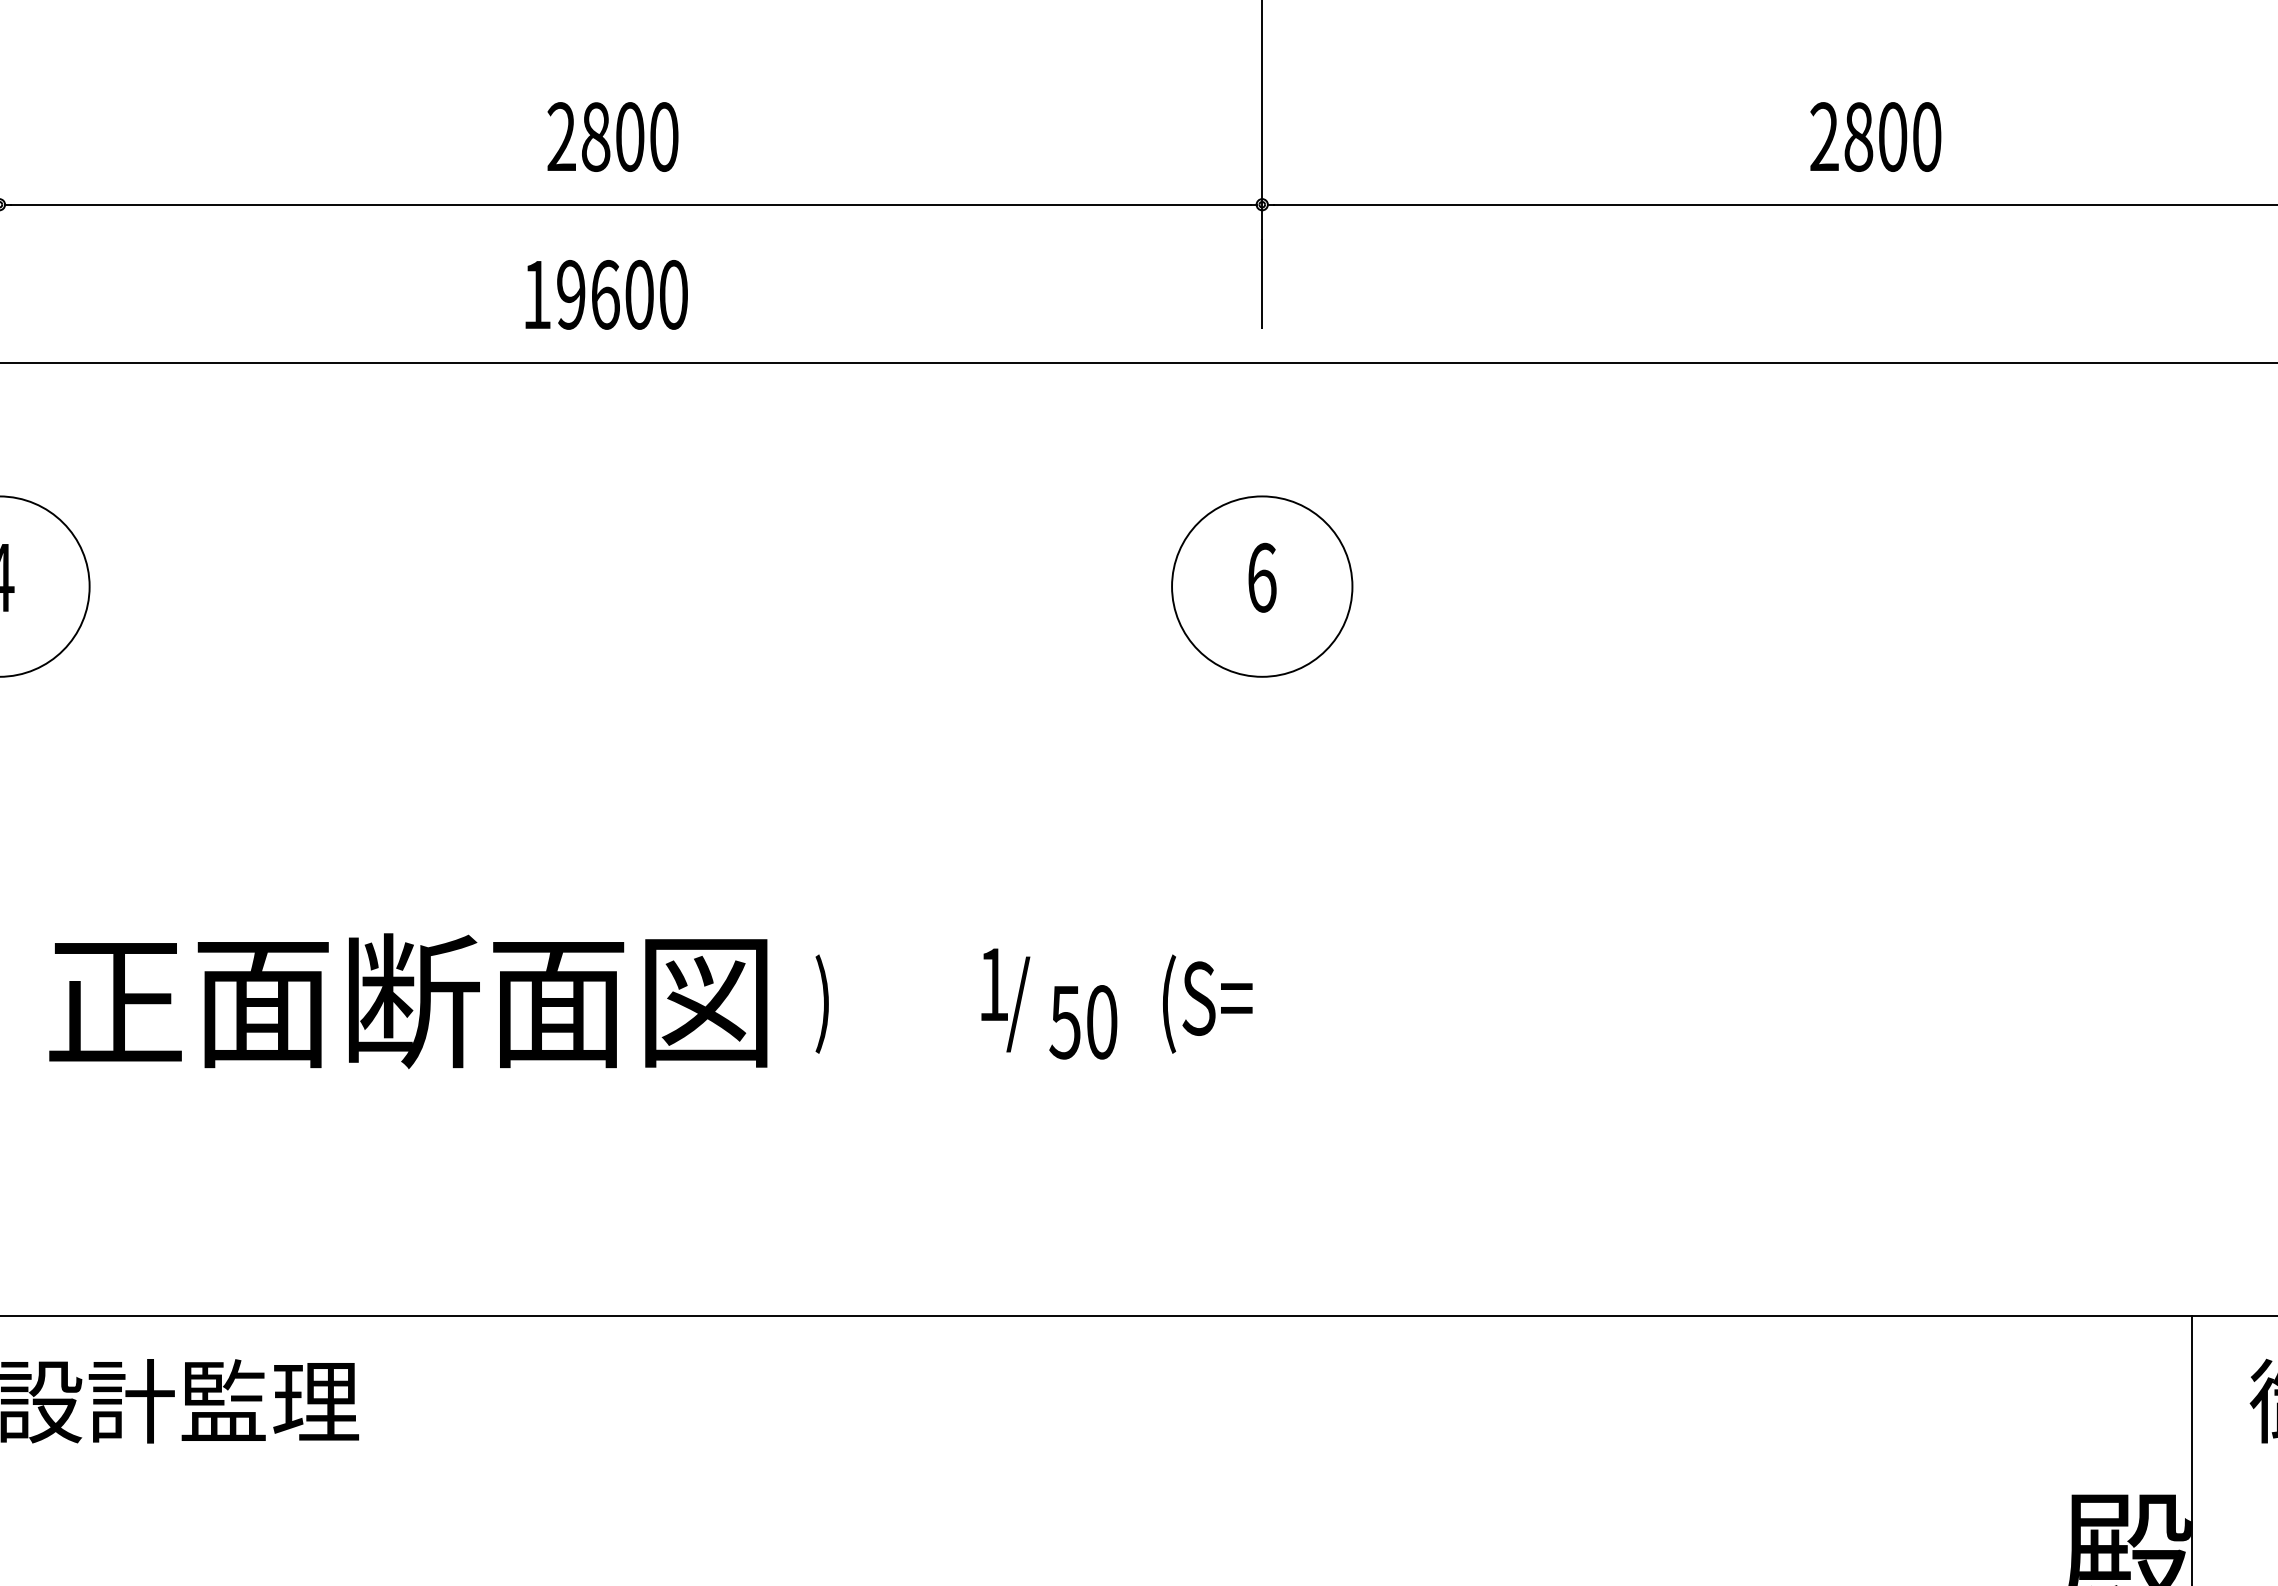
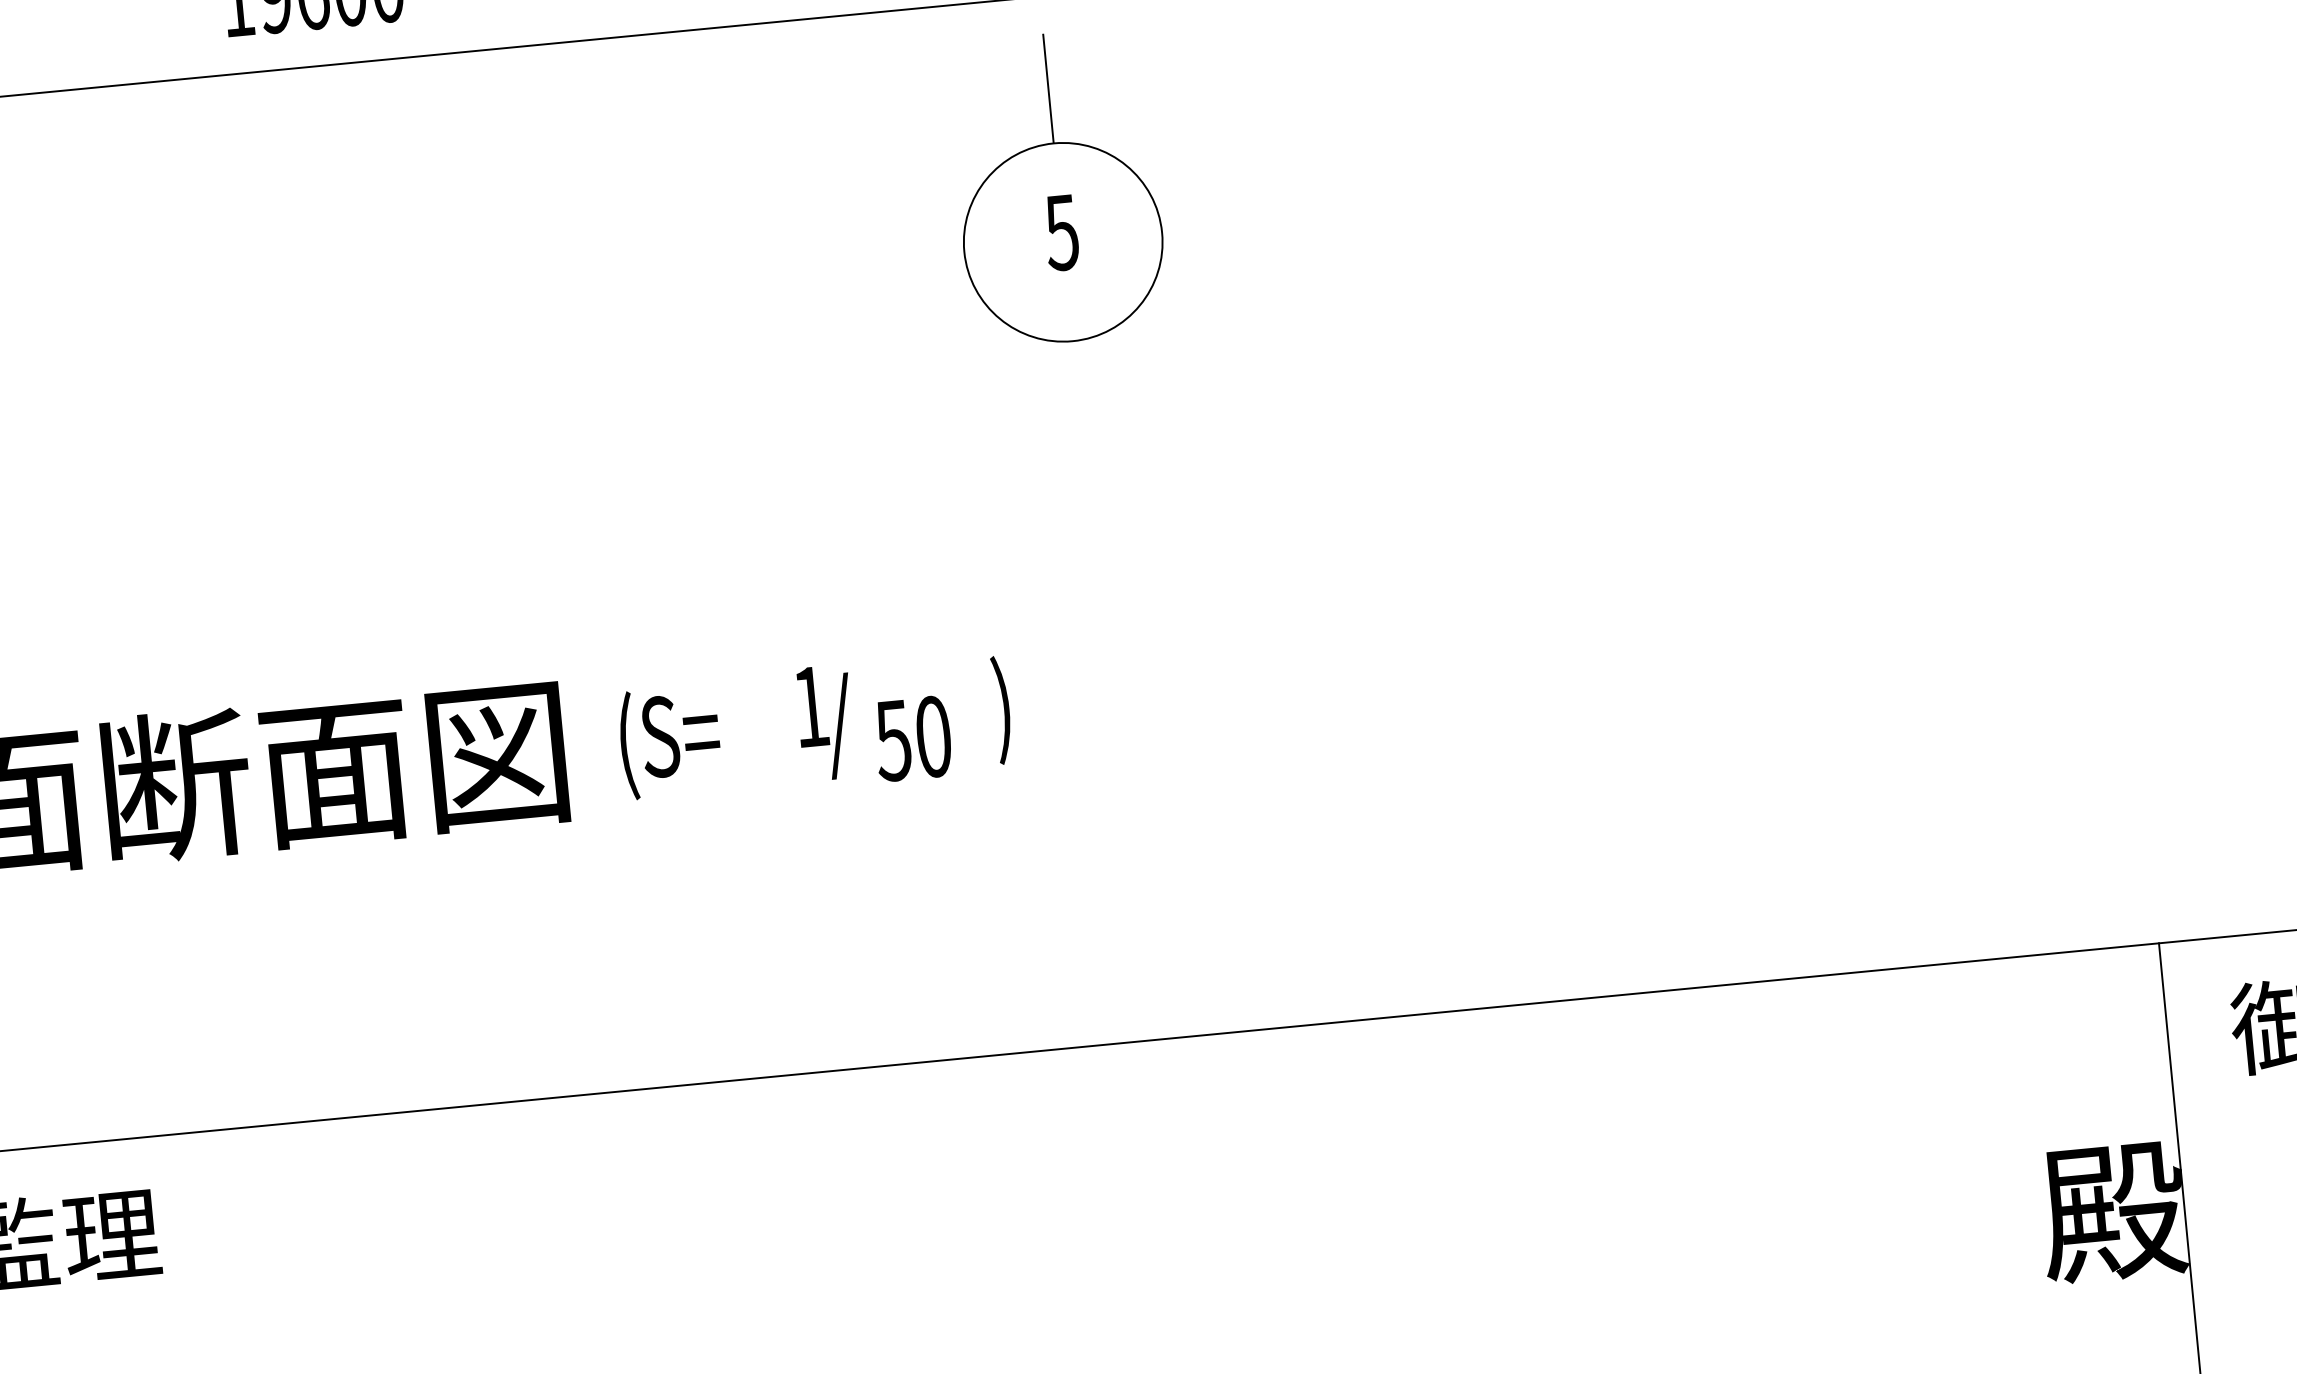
line: (1262, 446) -> (1048, 88), added
text: (1261, 577) -> (1061, 232), 6 -> 5
text: (861, 1003) -> (667, 741), ) -> (S=
text: (1205, 1003) -> (1045, 705), (S= -> )

